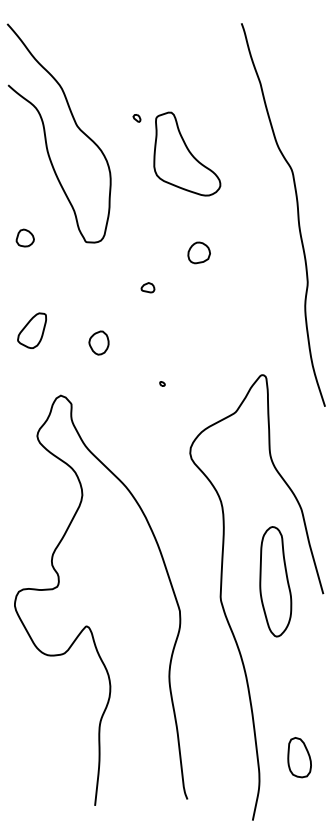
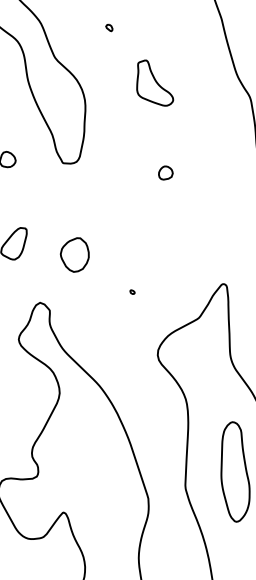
part: (136, 118) -> (108, 28), moved
part: (187, 153) -> (155, 82), size x0.6
part: (198, 252) -> (165, 172), size x0.7
part: (147, 287) -> (118, 204), removed
part: (98, 342) -> (74, 254), size x1.6

